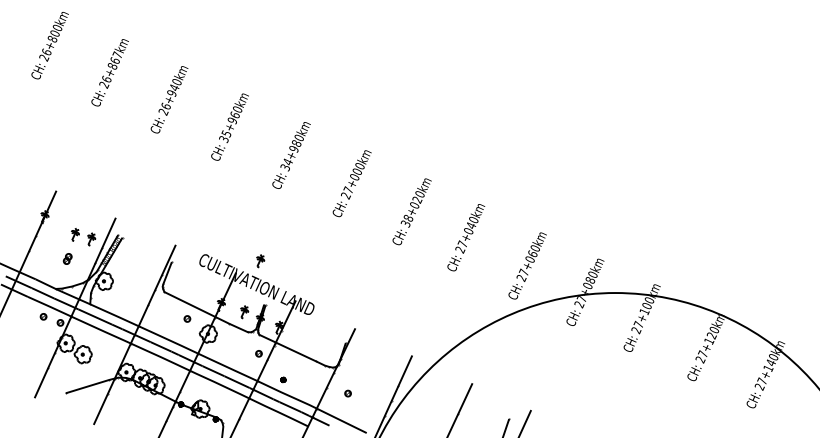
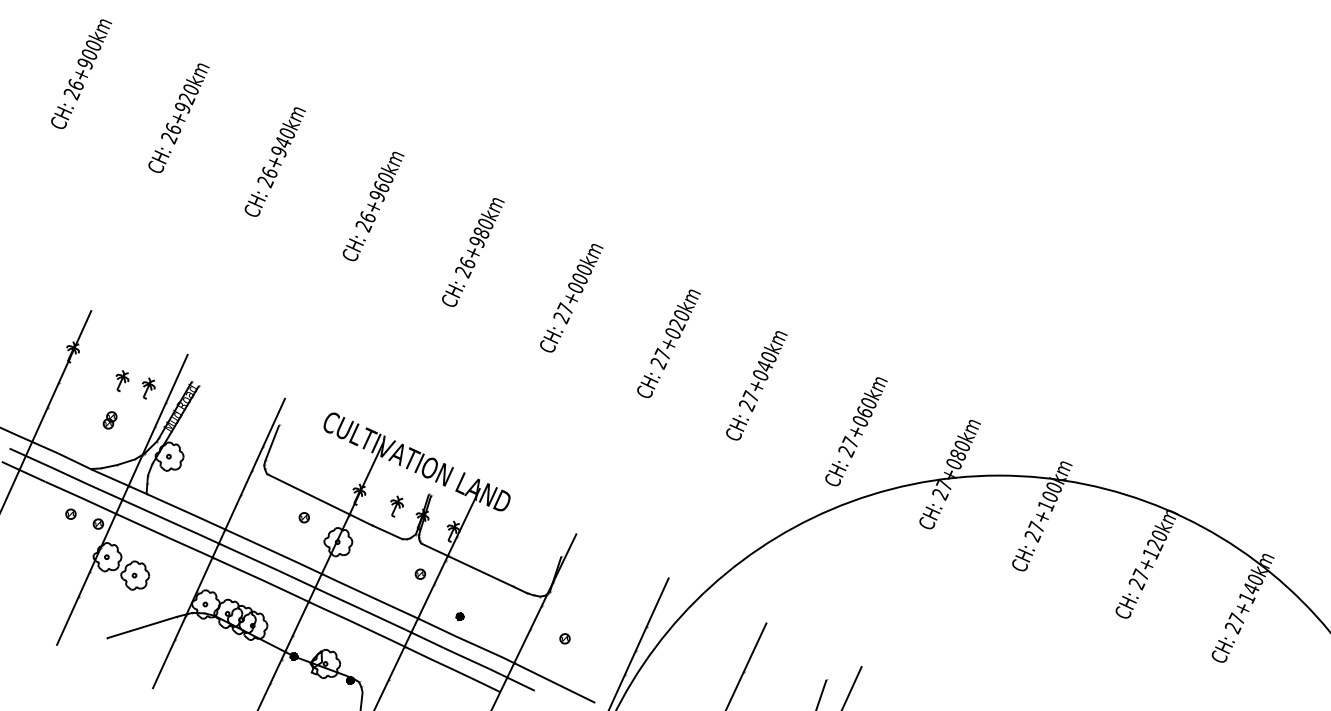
text: (52, 38) -> (85, 62), 26+800km -> 26+900km
text: (115, 60) -> (187, 98), 26+867km -> 26+920km
text: (225, 136) -> (366, 221), 35+960km -> 26+960km
text: (286, 164) -> (465, 267), 34+980km -> 26+980km
text: (407, 220) -> (661, 357), 38+020km -> 27+020km
part: (260, 261) -> (422, 424), removed

